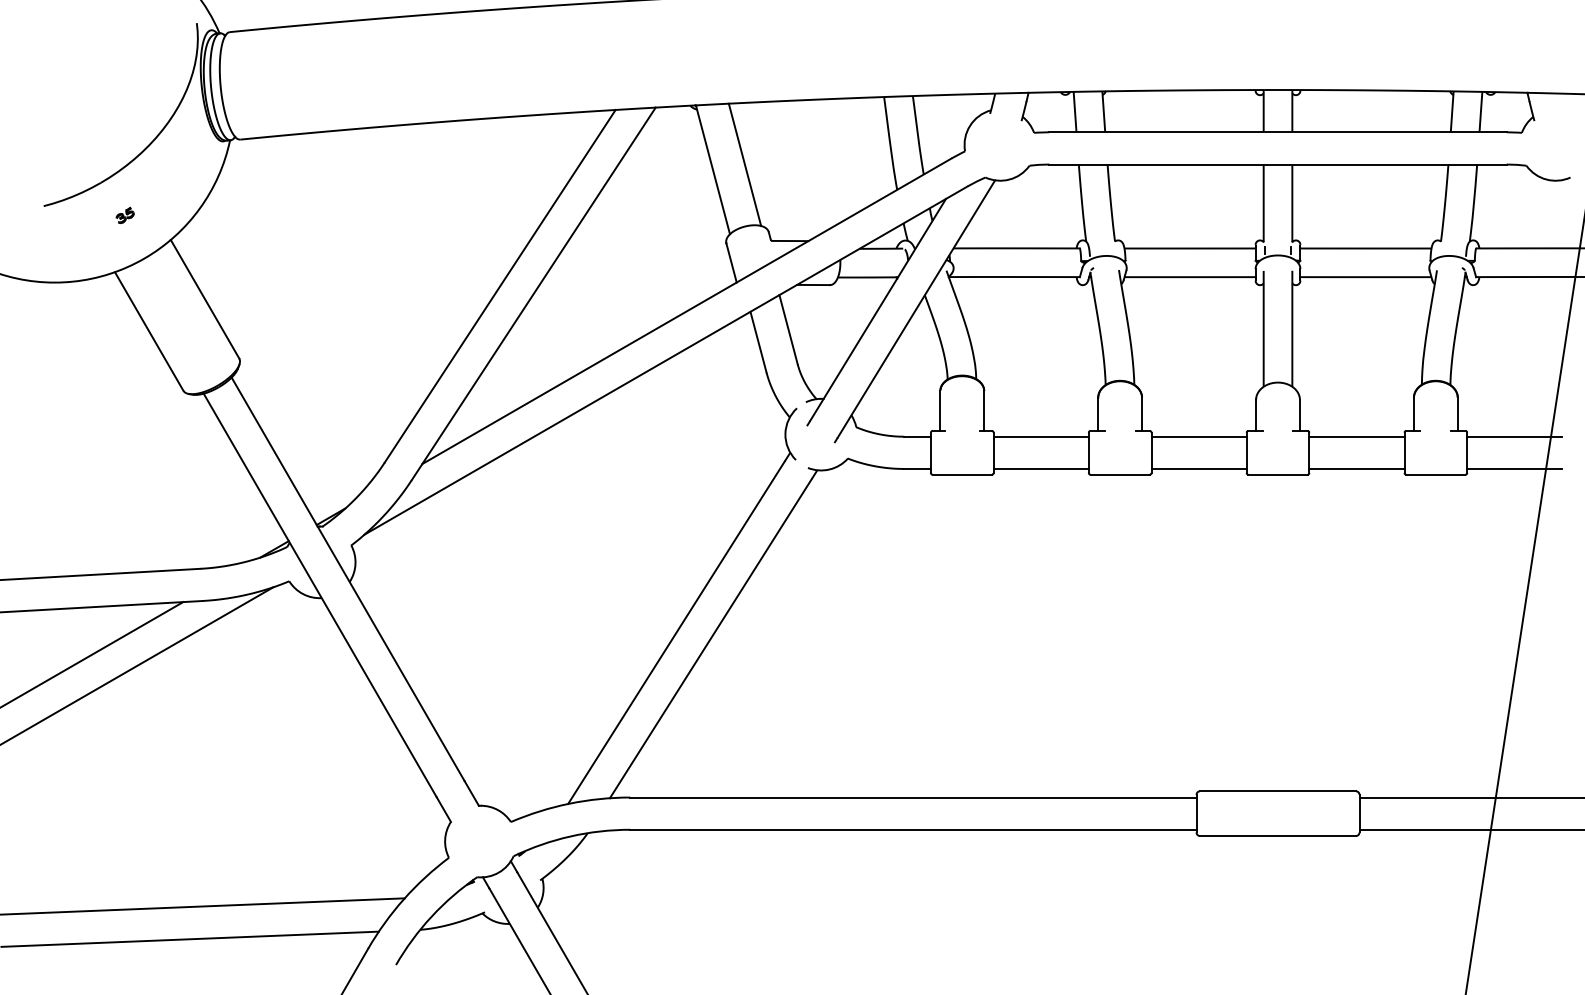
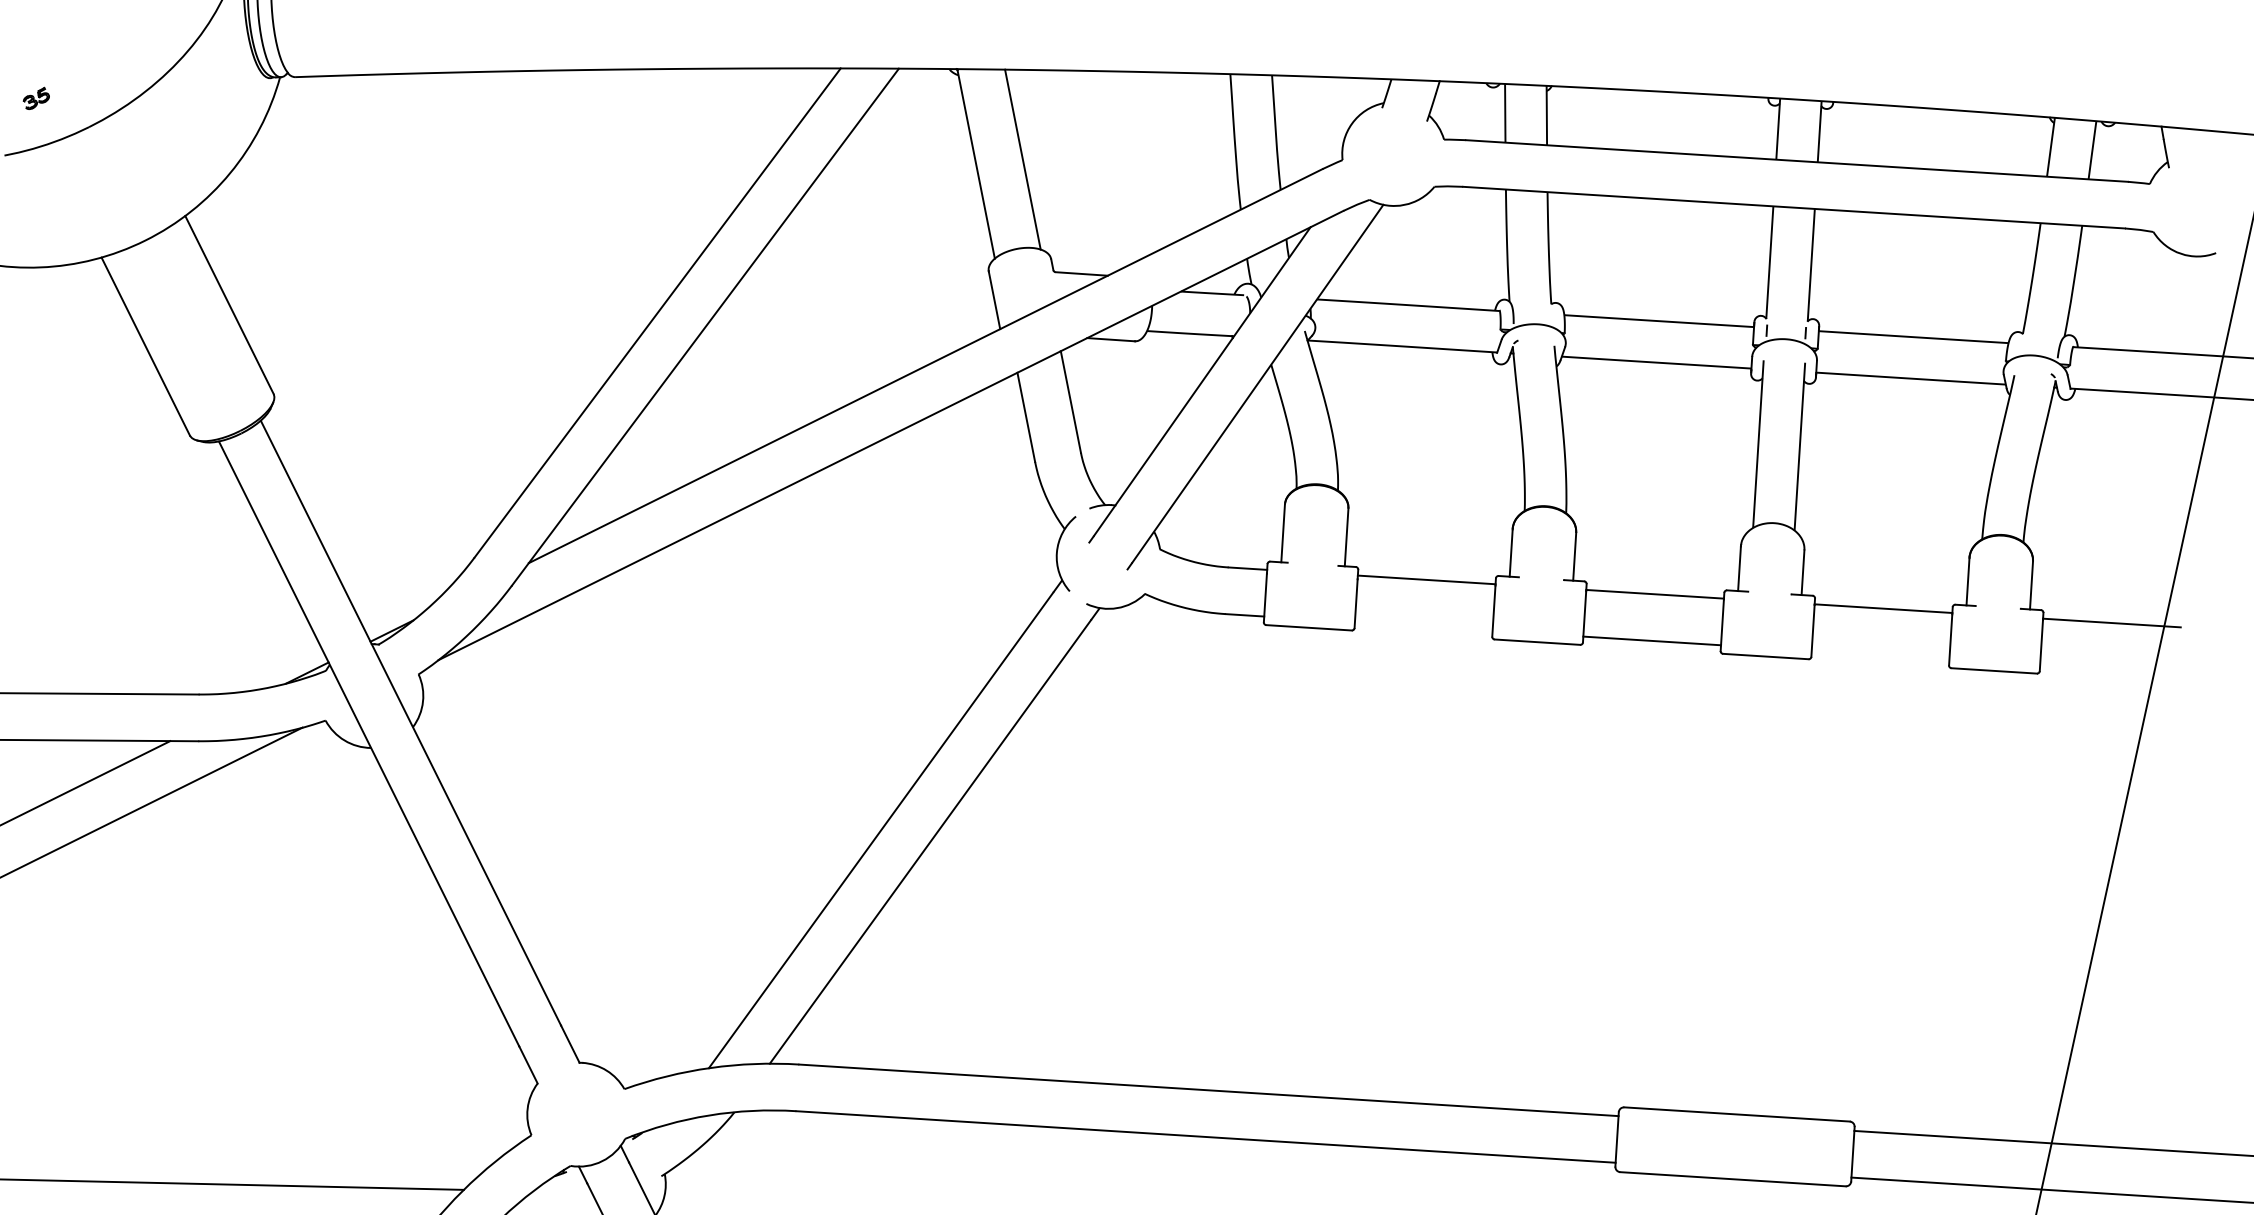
part: (124, 214) -> (35, 96), moved
line: (1040, 468) -> (1422, 625), removed
line: (1356, 468) -> (1879, 654), removed
line: (1514, 468) -> (2108, 668), removed

